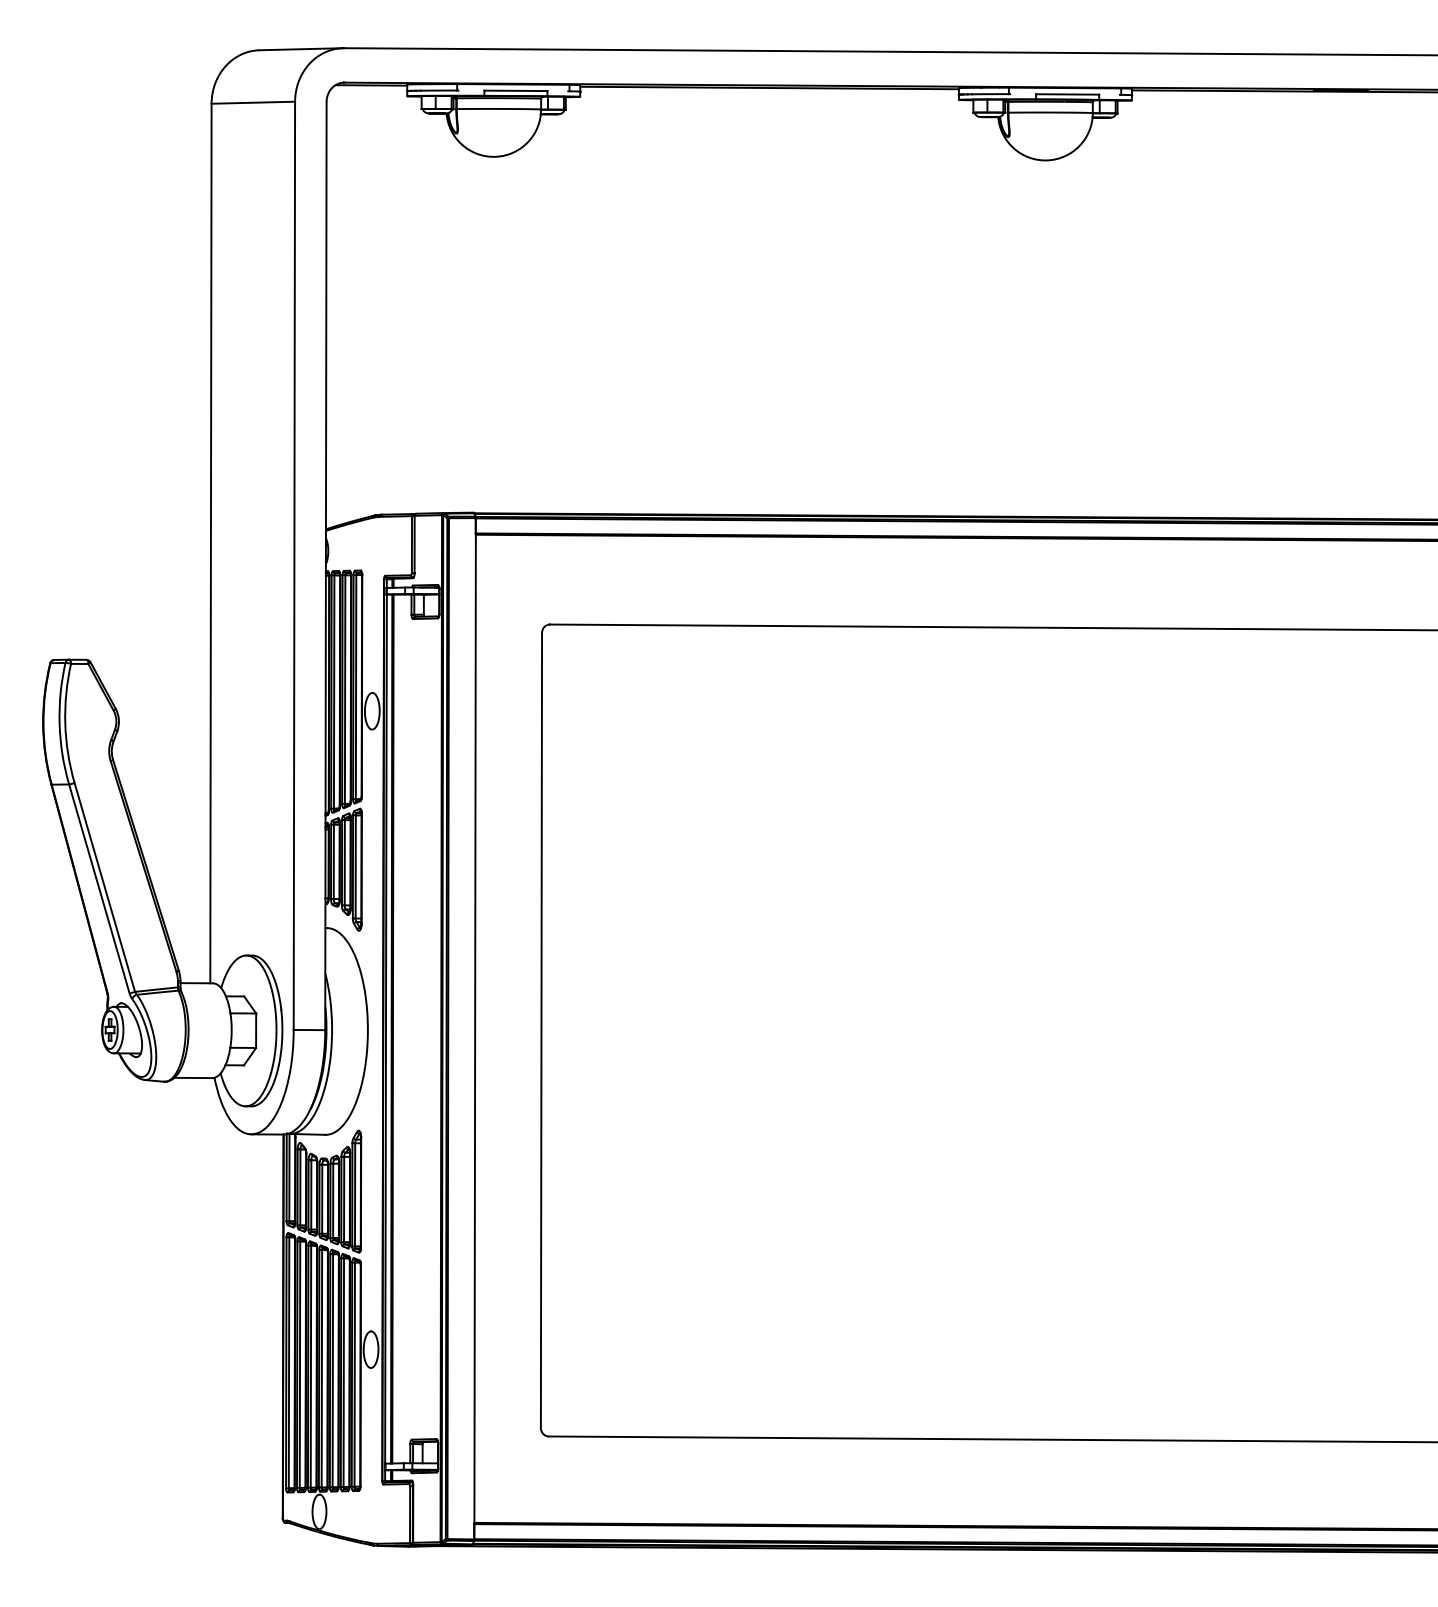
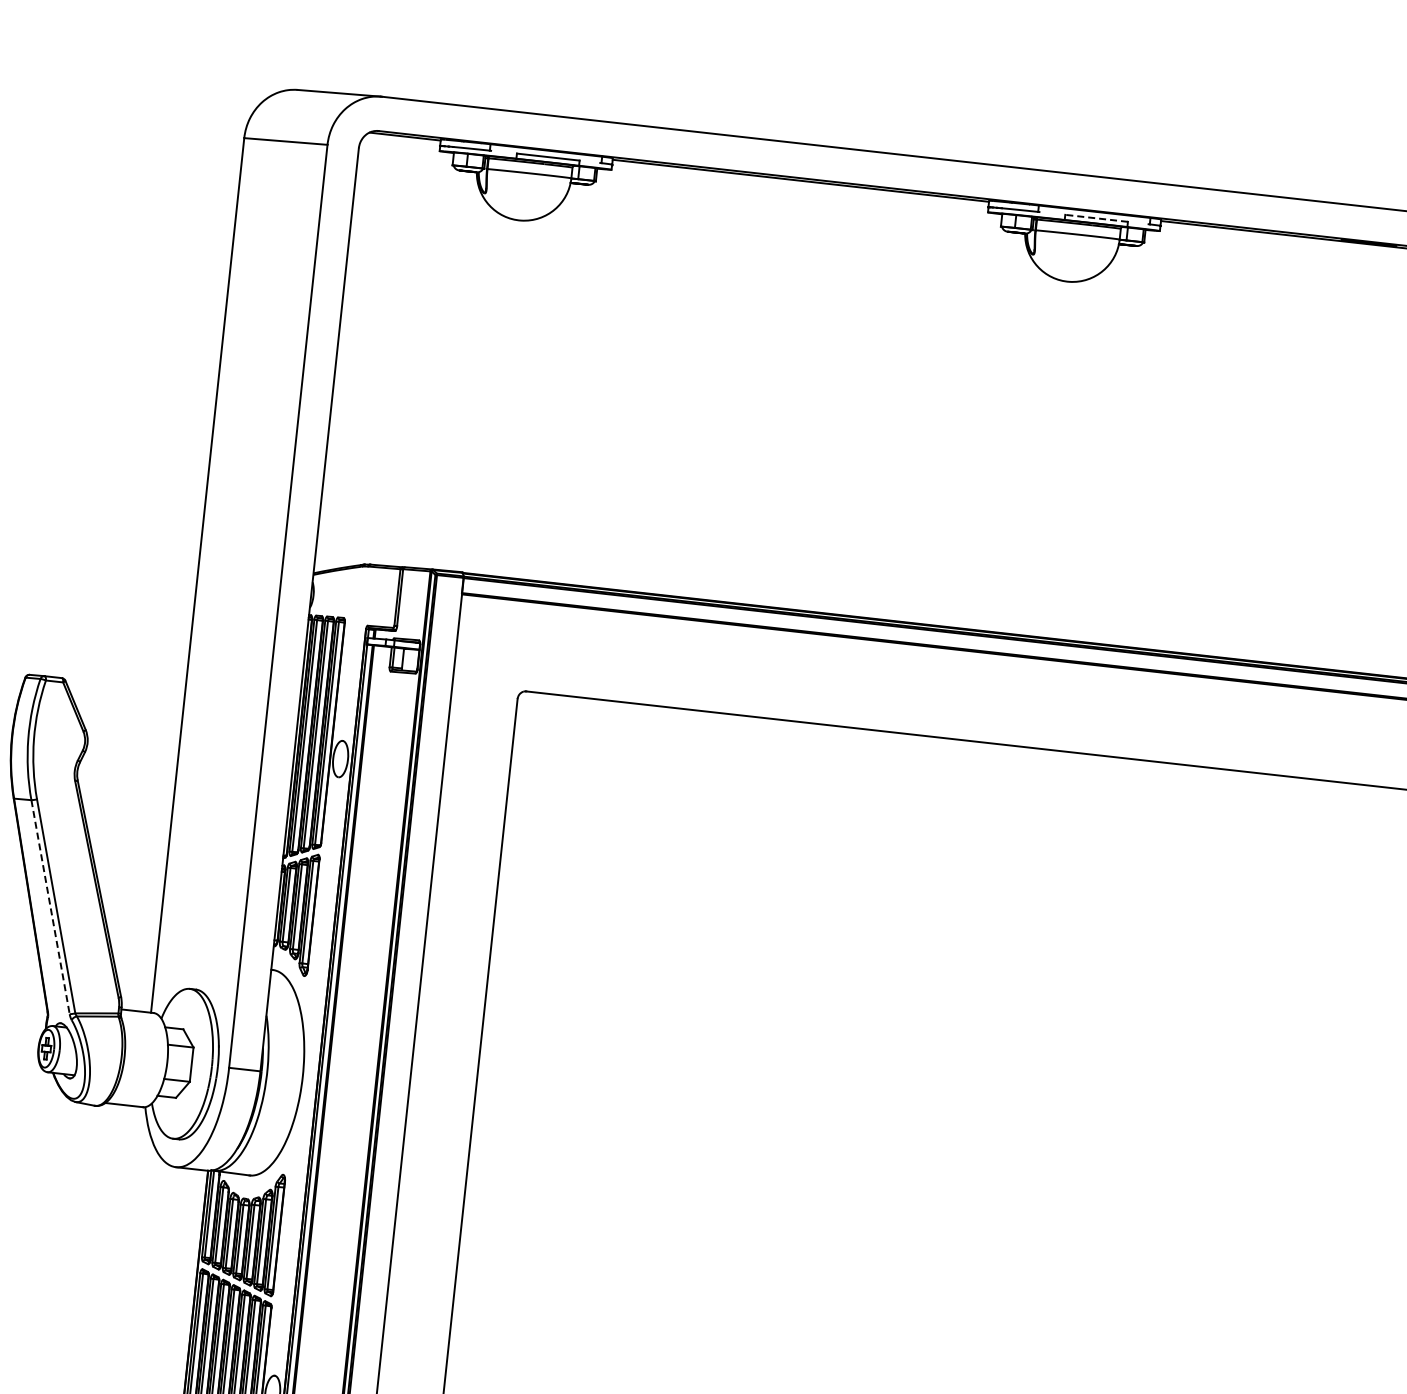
line: (1067, 94) -> (1096, 218), solid -> dashed
line: (99, 888) -> (50, 906), solid -> dashed

